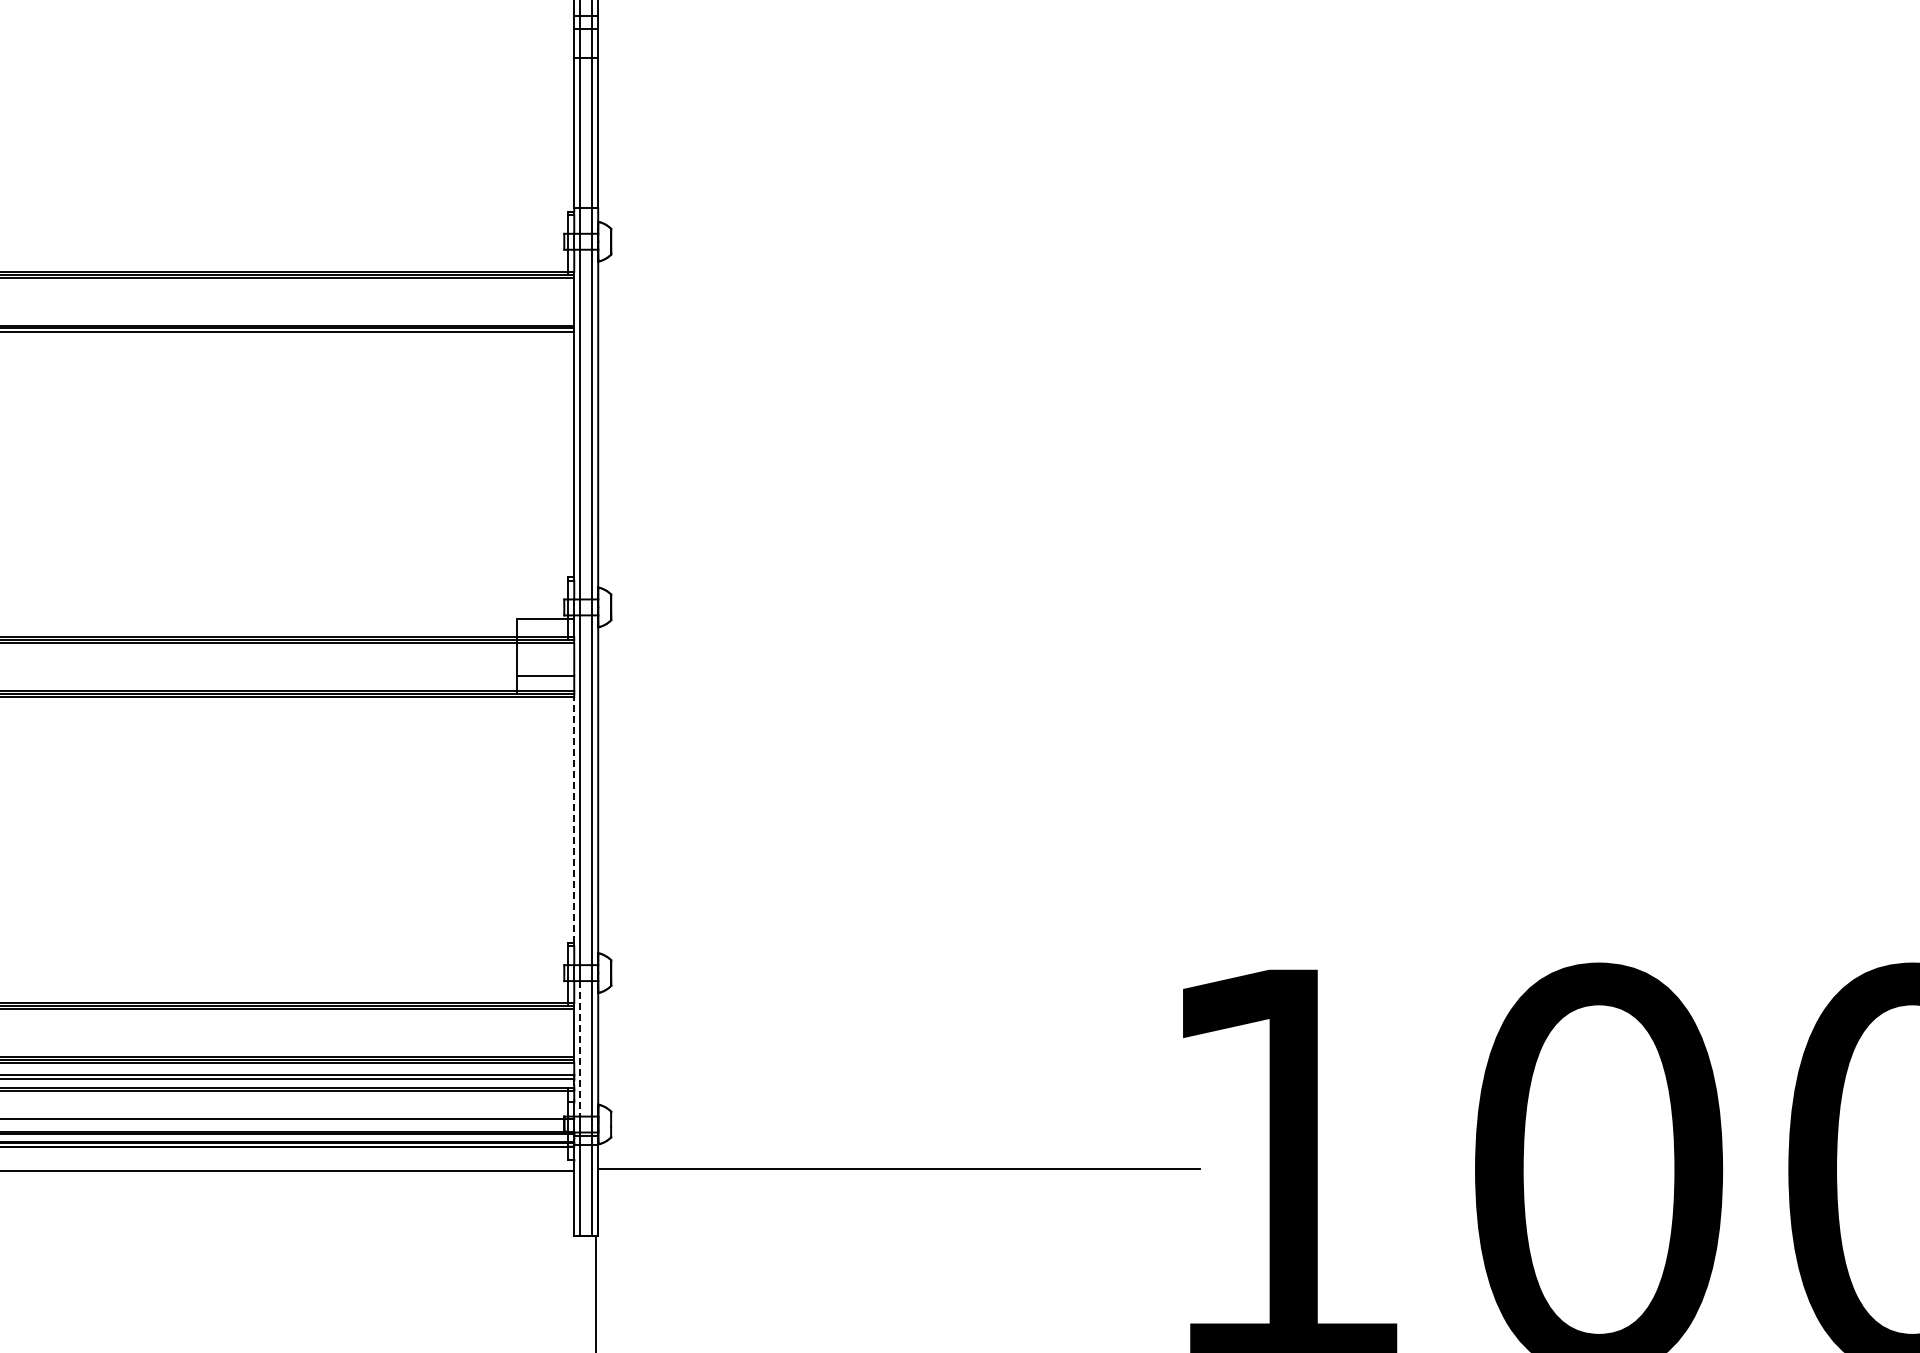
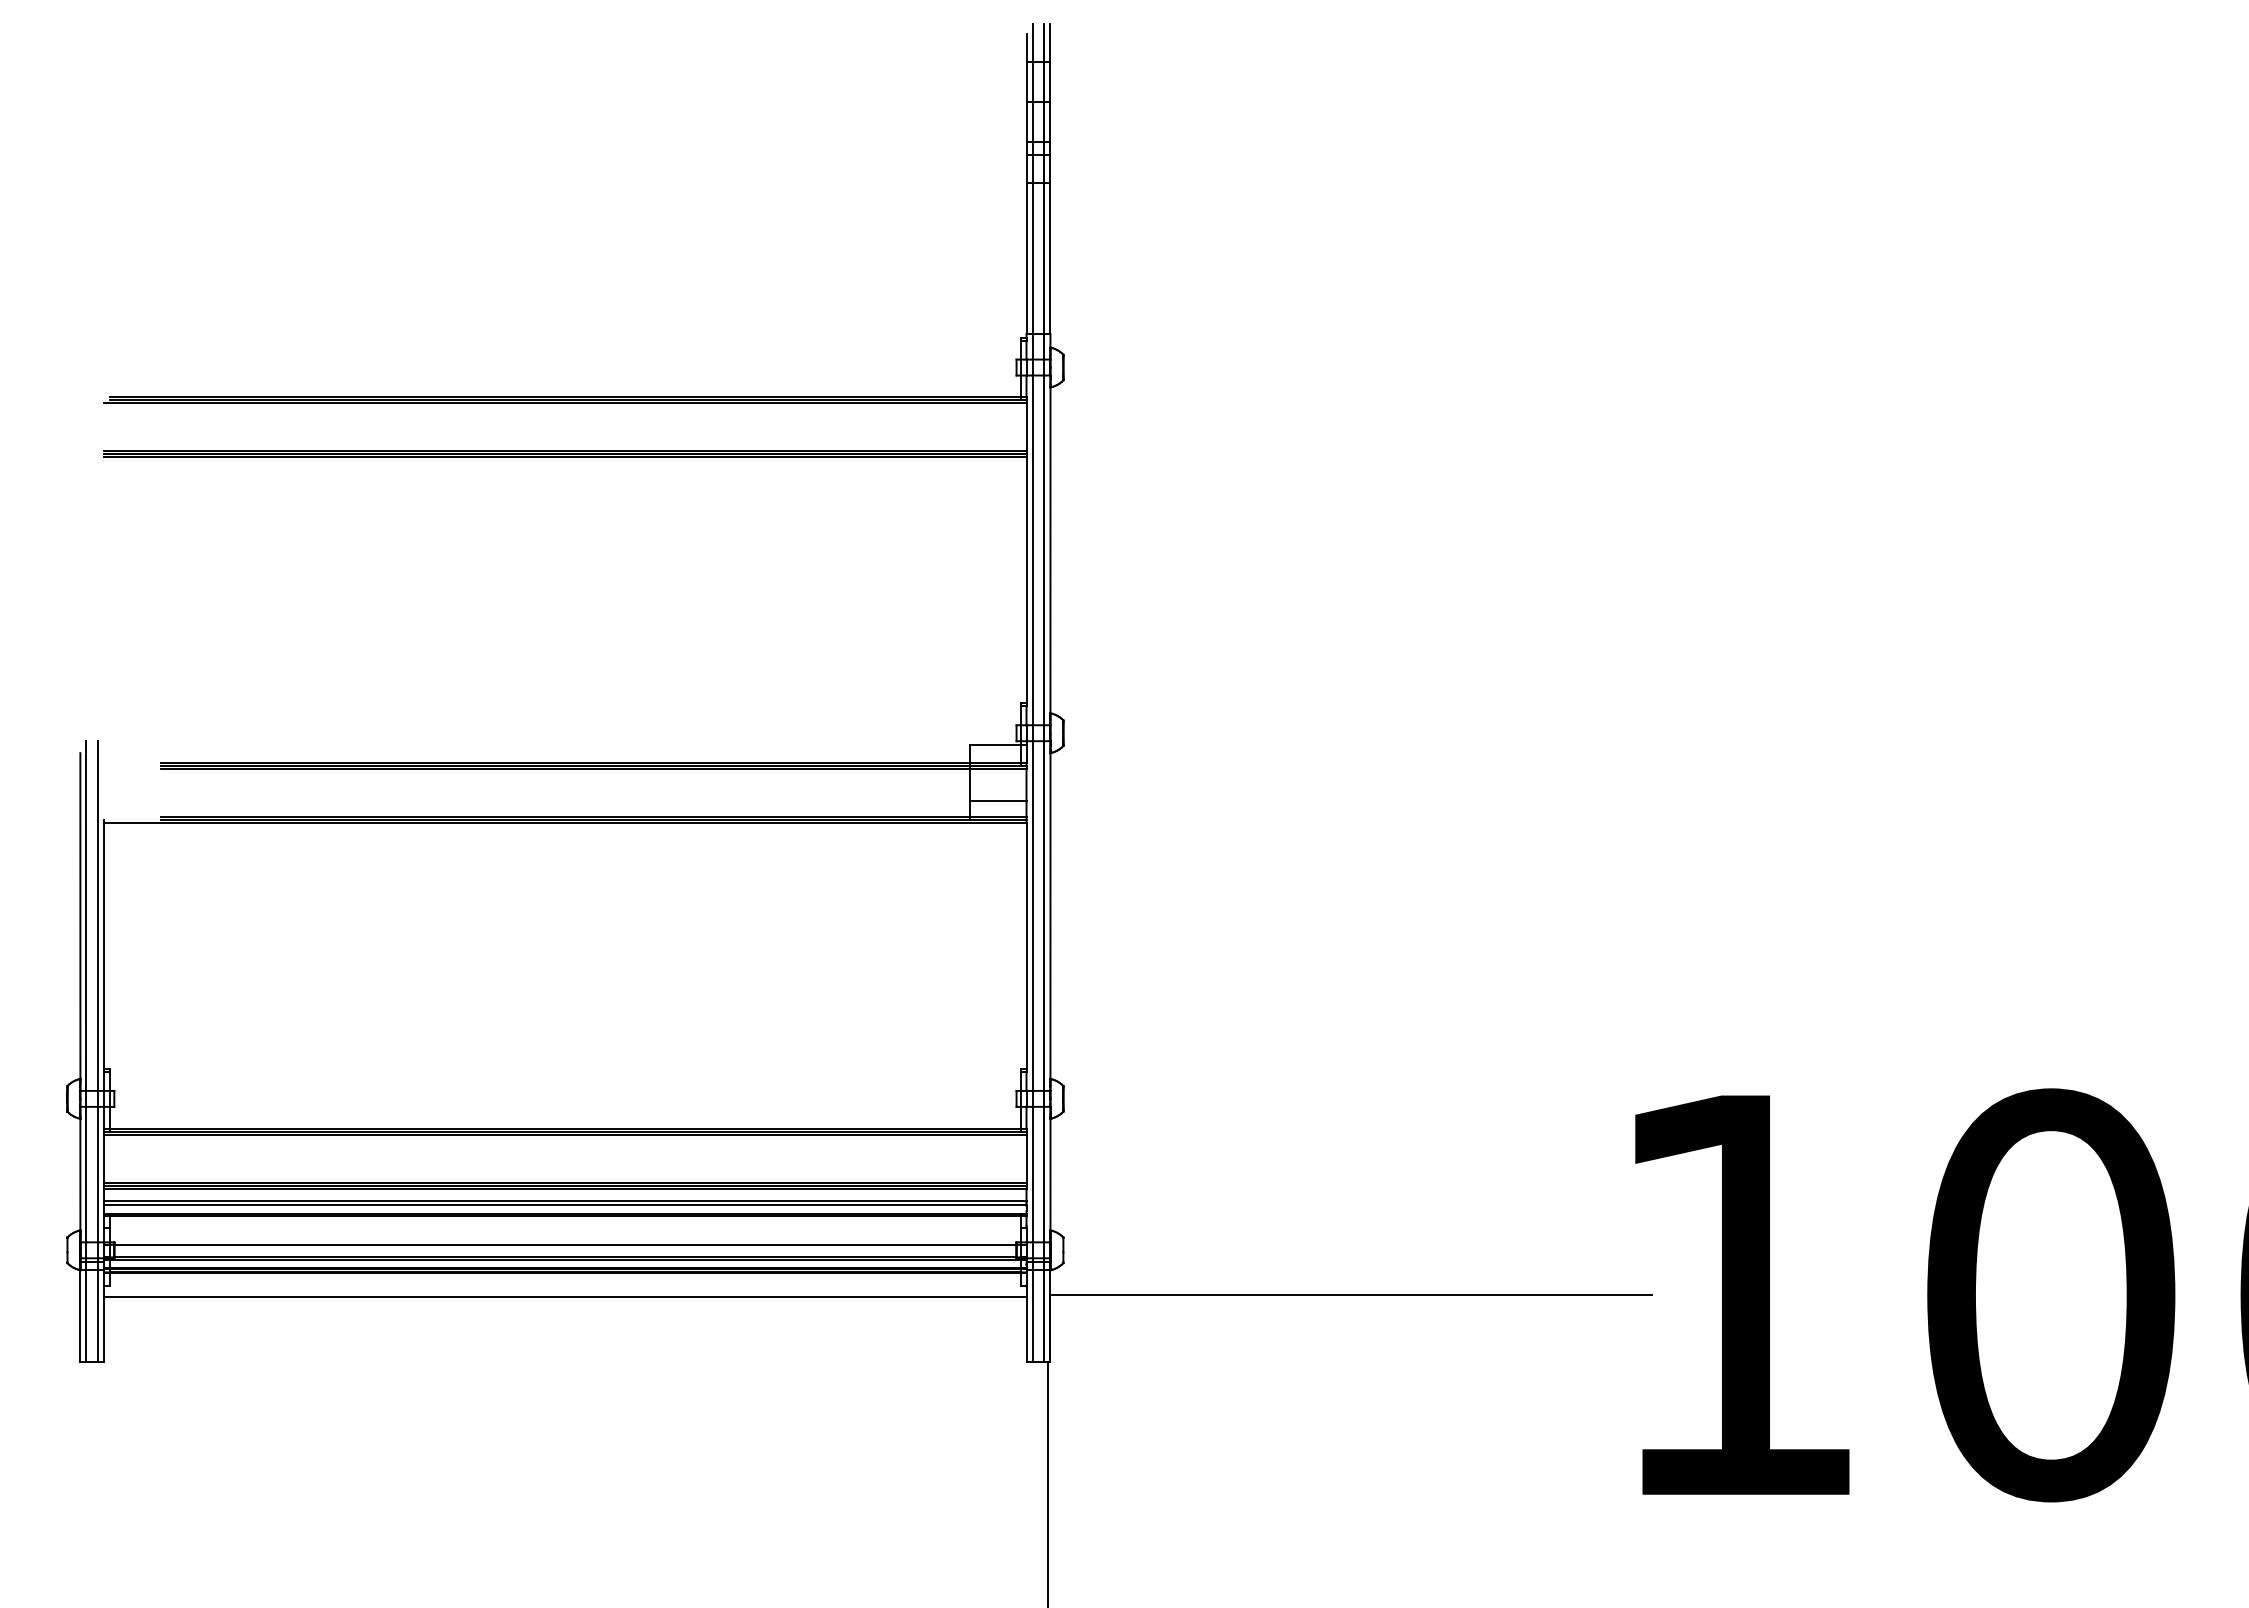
line: (574, 819) -> (1026, 945), dashed -> solid
line: (580, 1048) -> (1032, 1174), dashed -> solid

